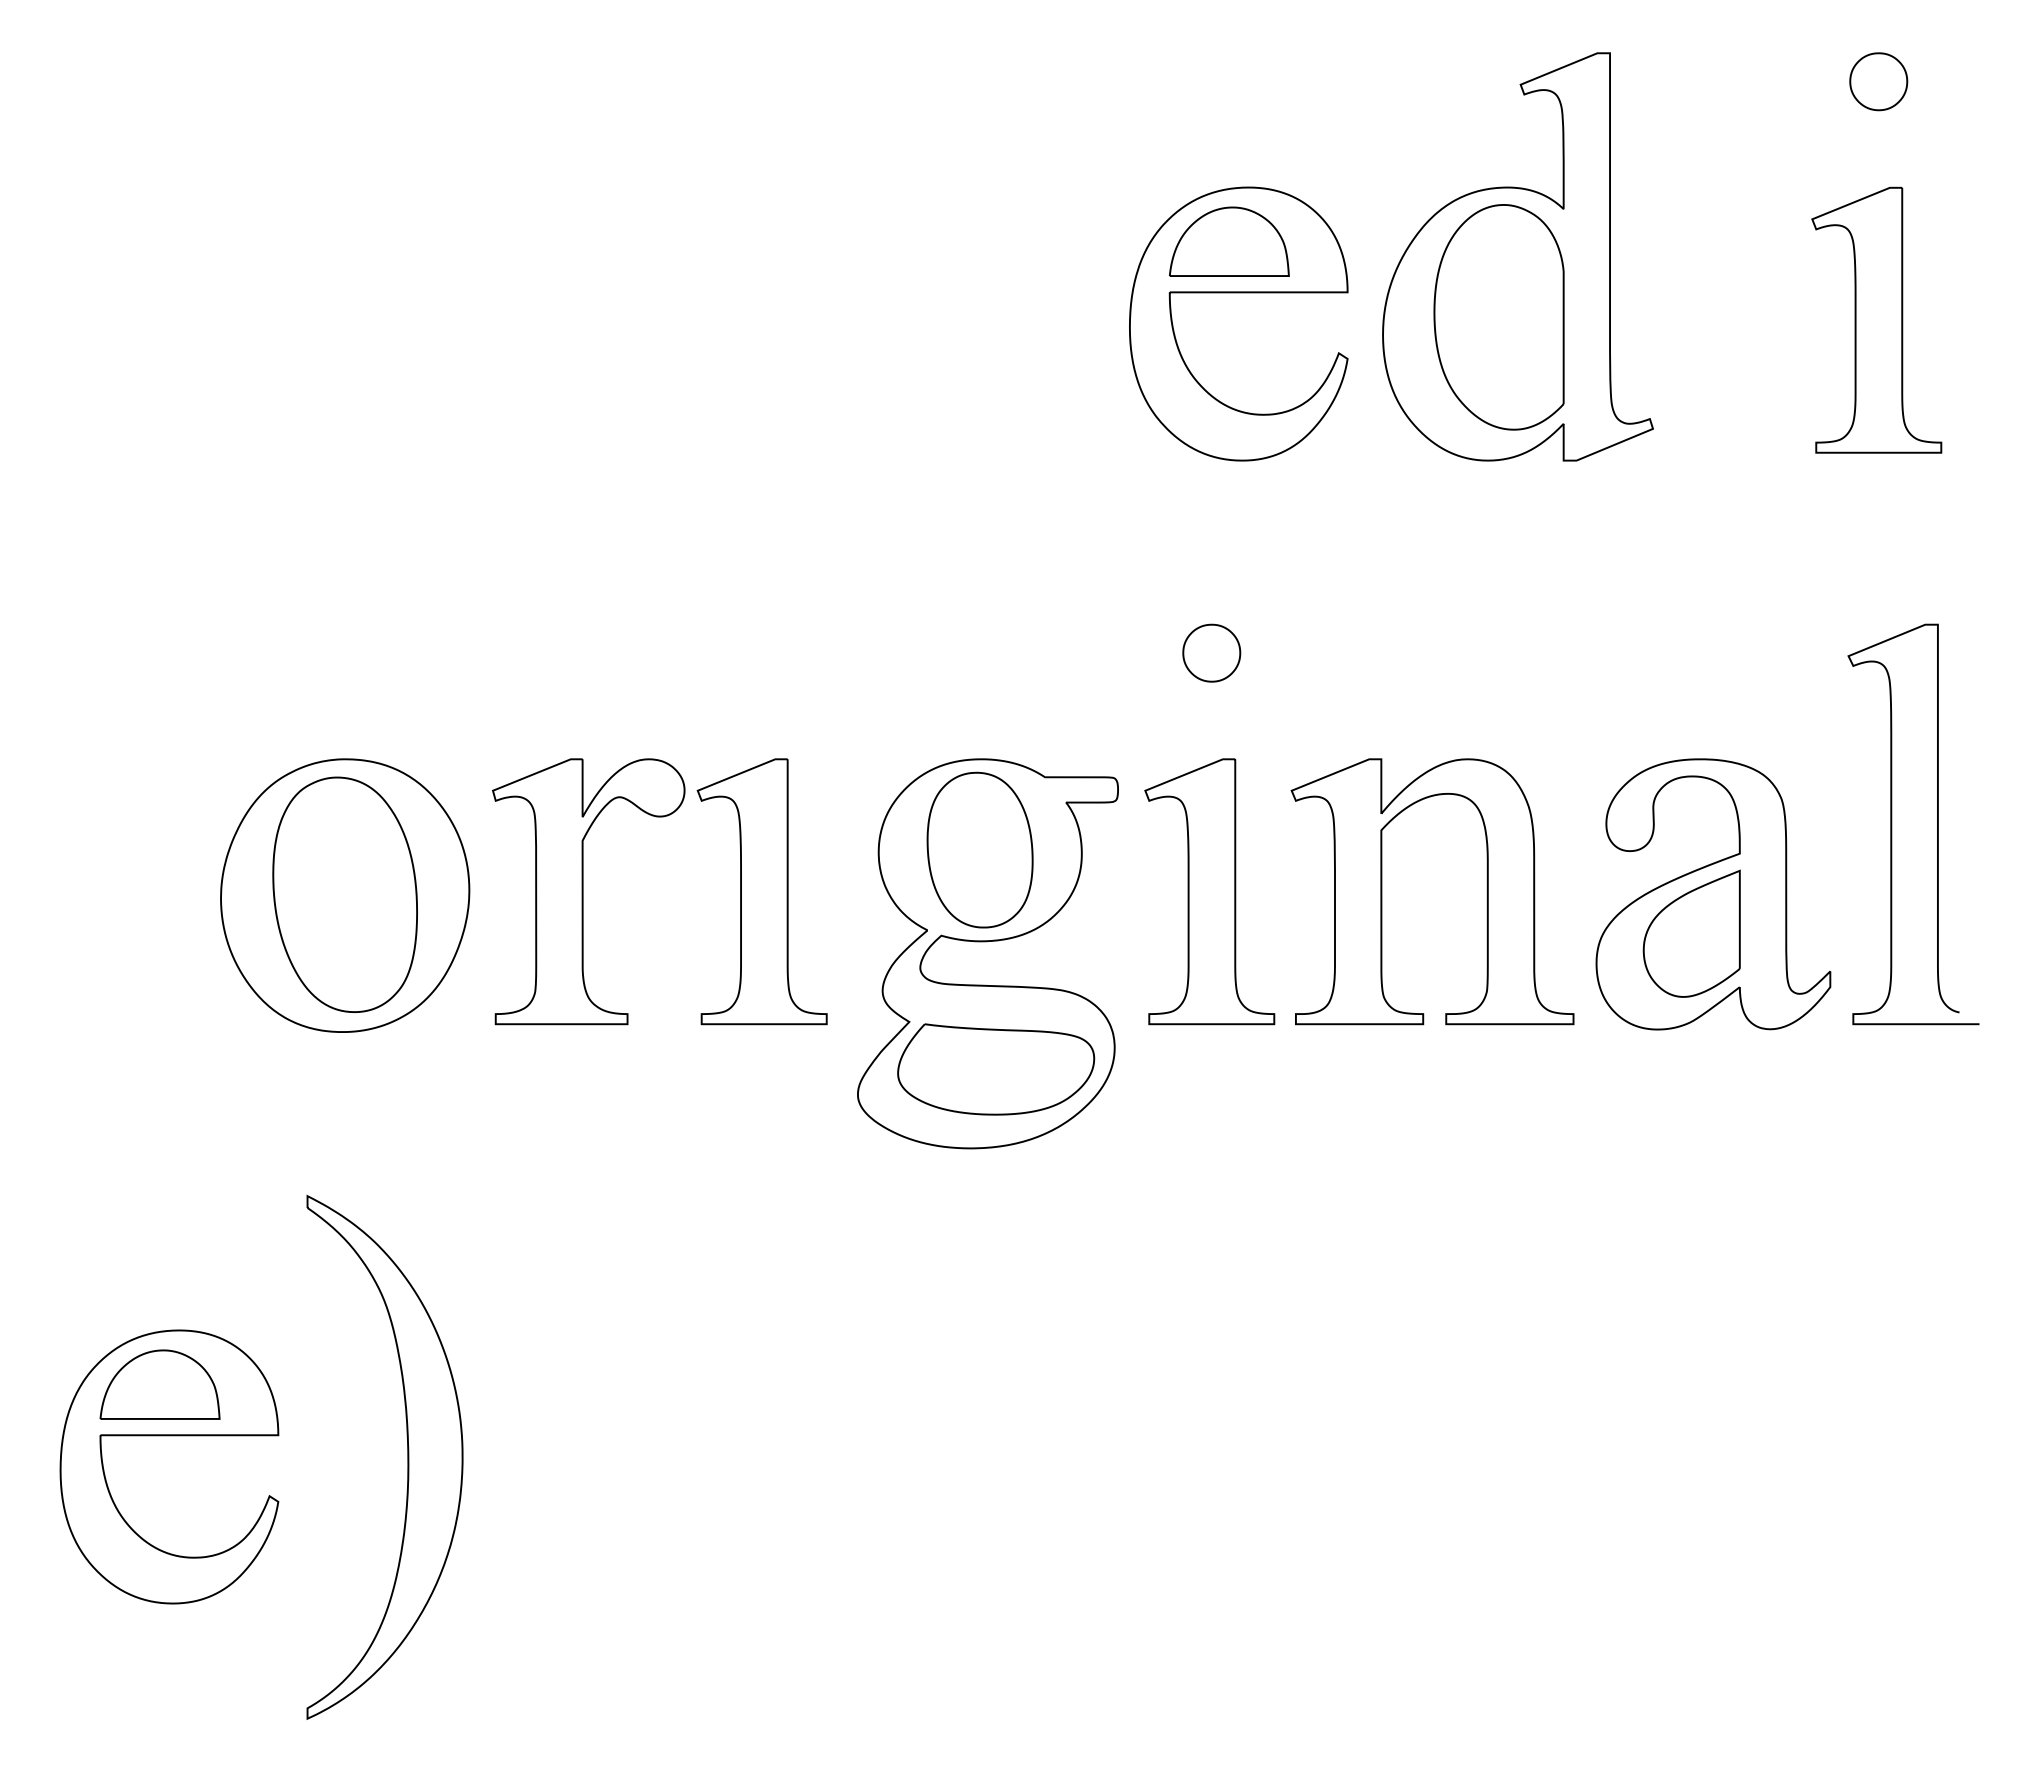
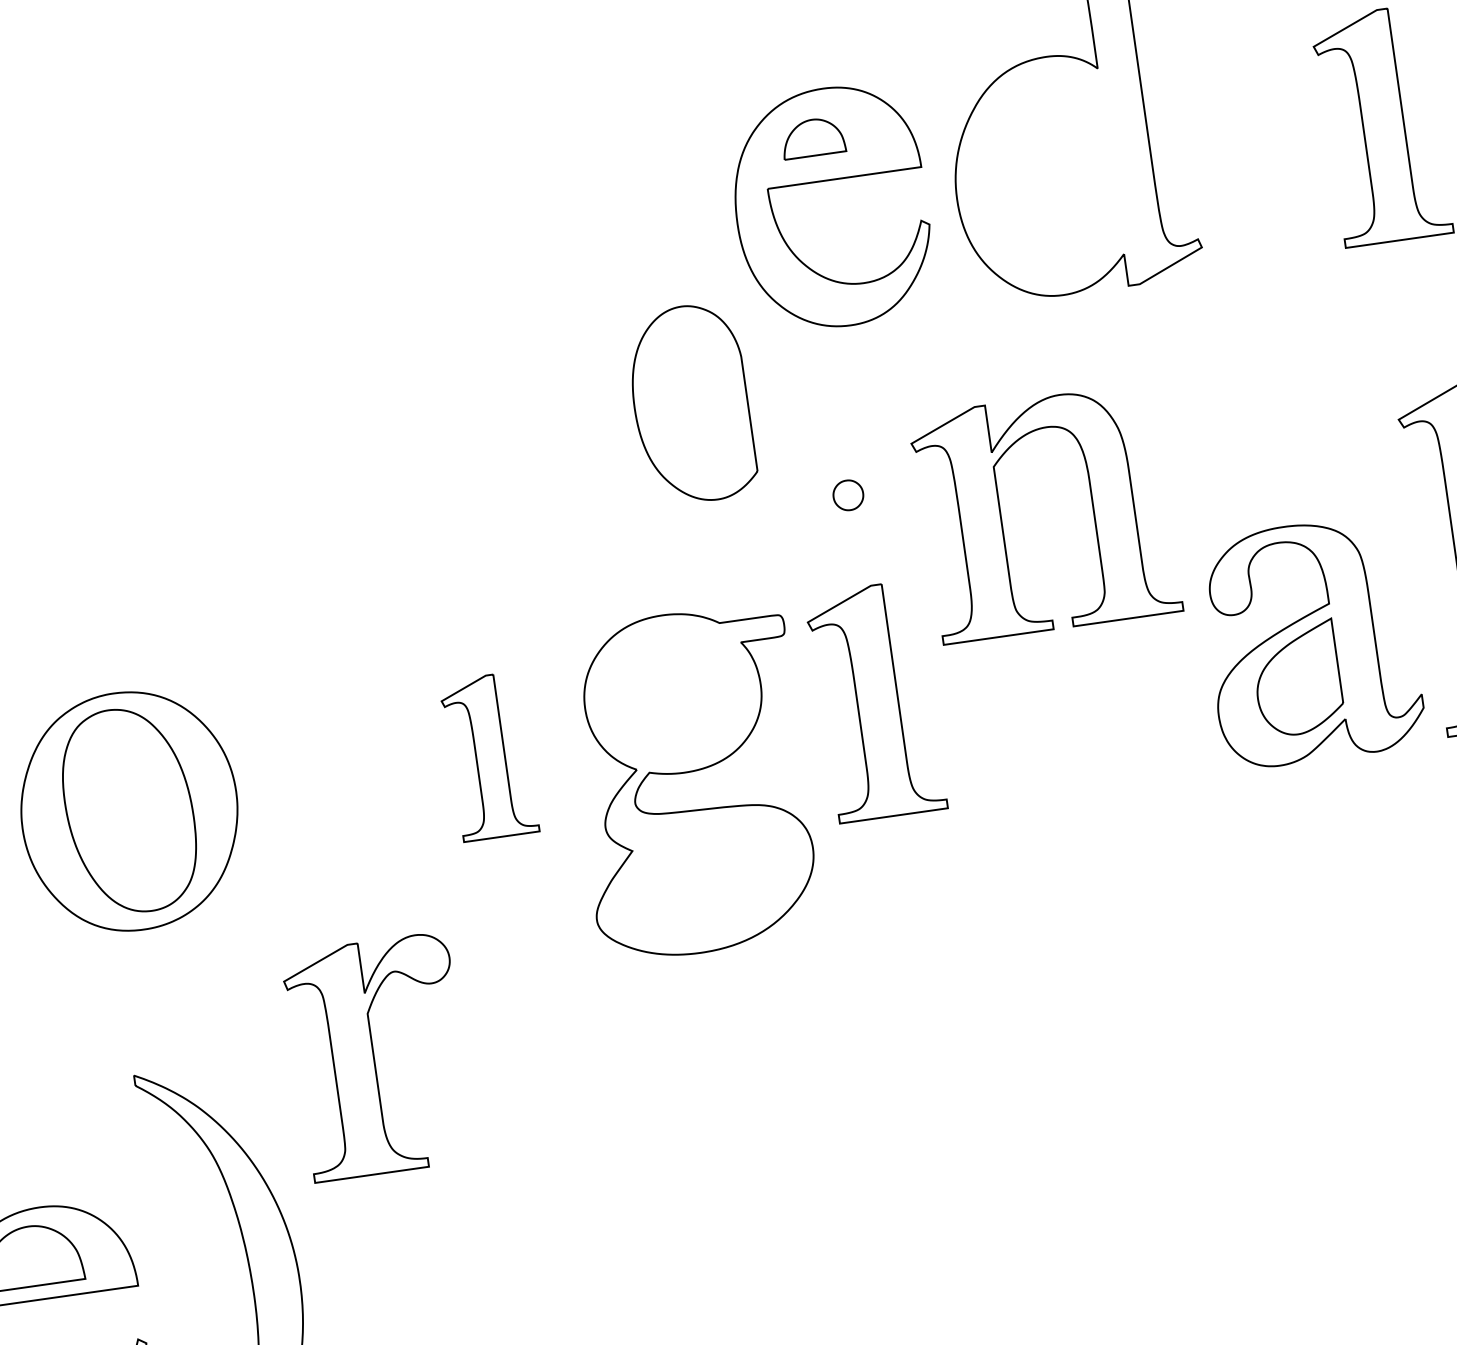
part: (1229, 241) -> (813, 137), size x0.6
part: (1498, 317) -> (690, 404), moved
part: (1211, 652) -> (848, 494), size x0.6
part: (979, 849) -> (671, 693), removed
part: (588, 891) -> (378, 1056), moved
part: (761, 891) -> (488, 756), size x0.7
part: (1382, 891) -> (1002, 519), moved
part: (996, 1069) -> (713, 881), removed

